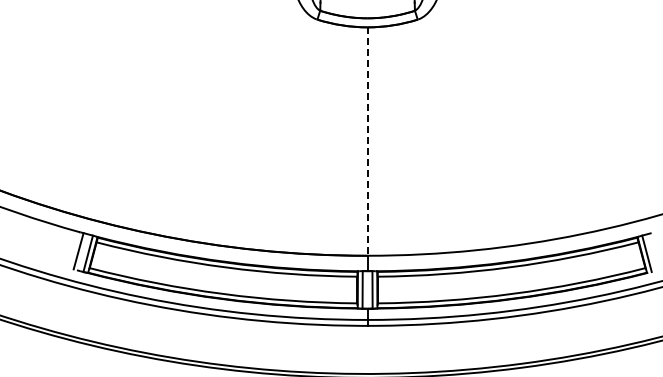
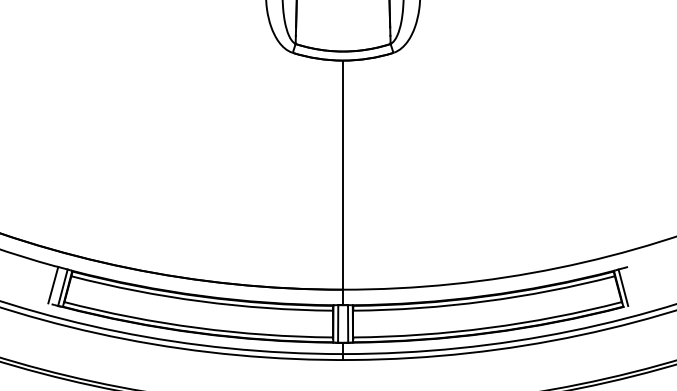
line: (367, 141) -> (343, 175), dashed -> solid

